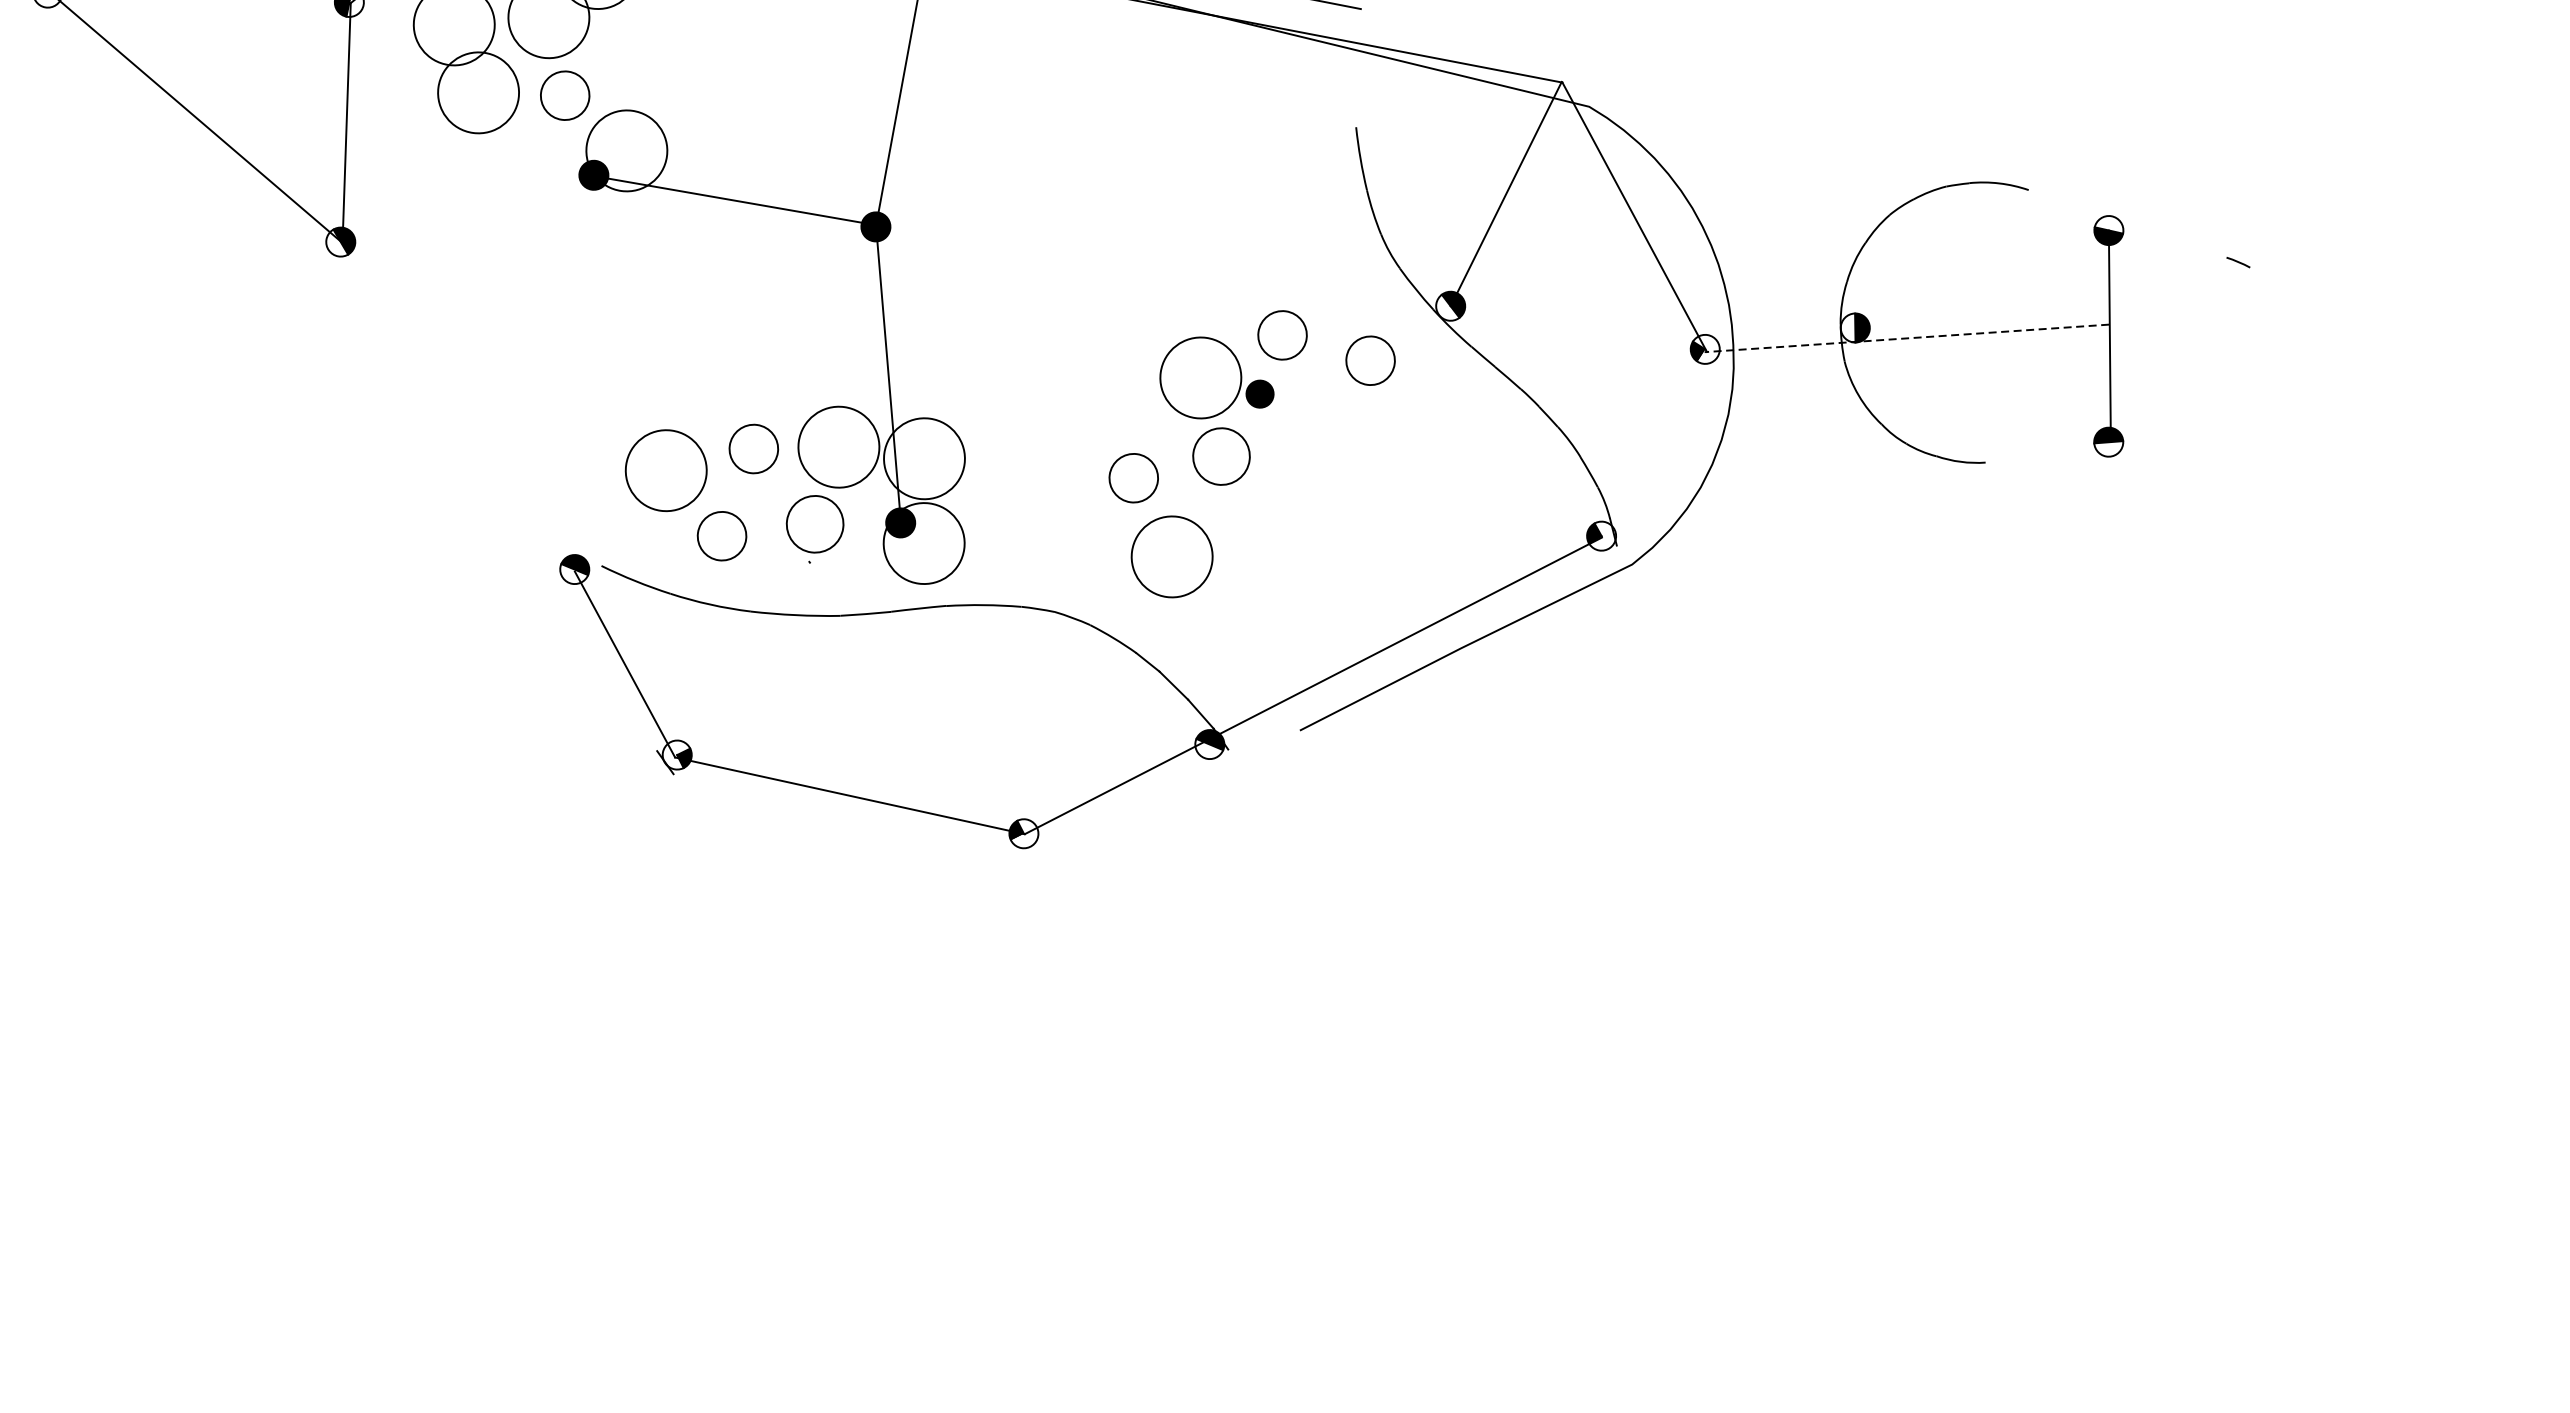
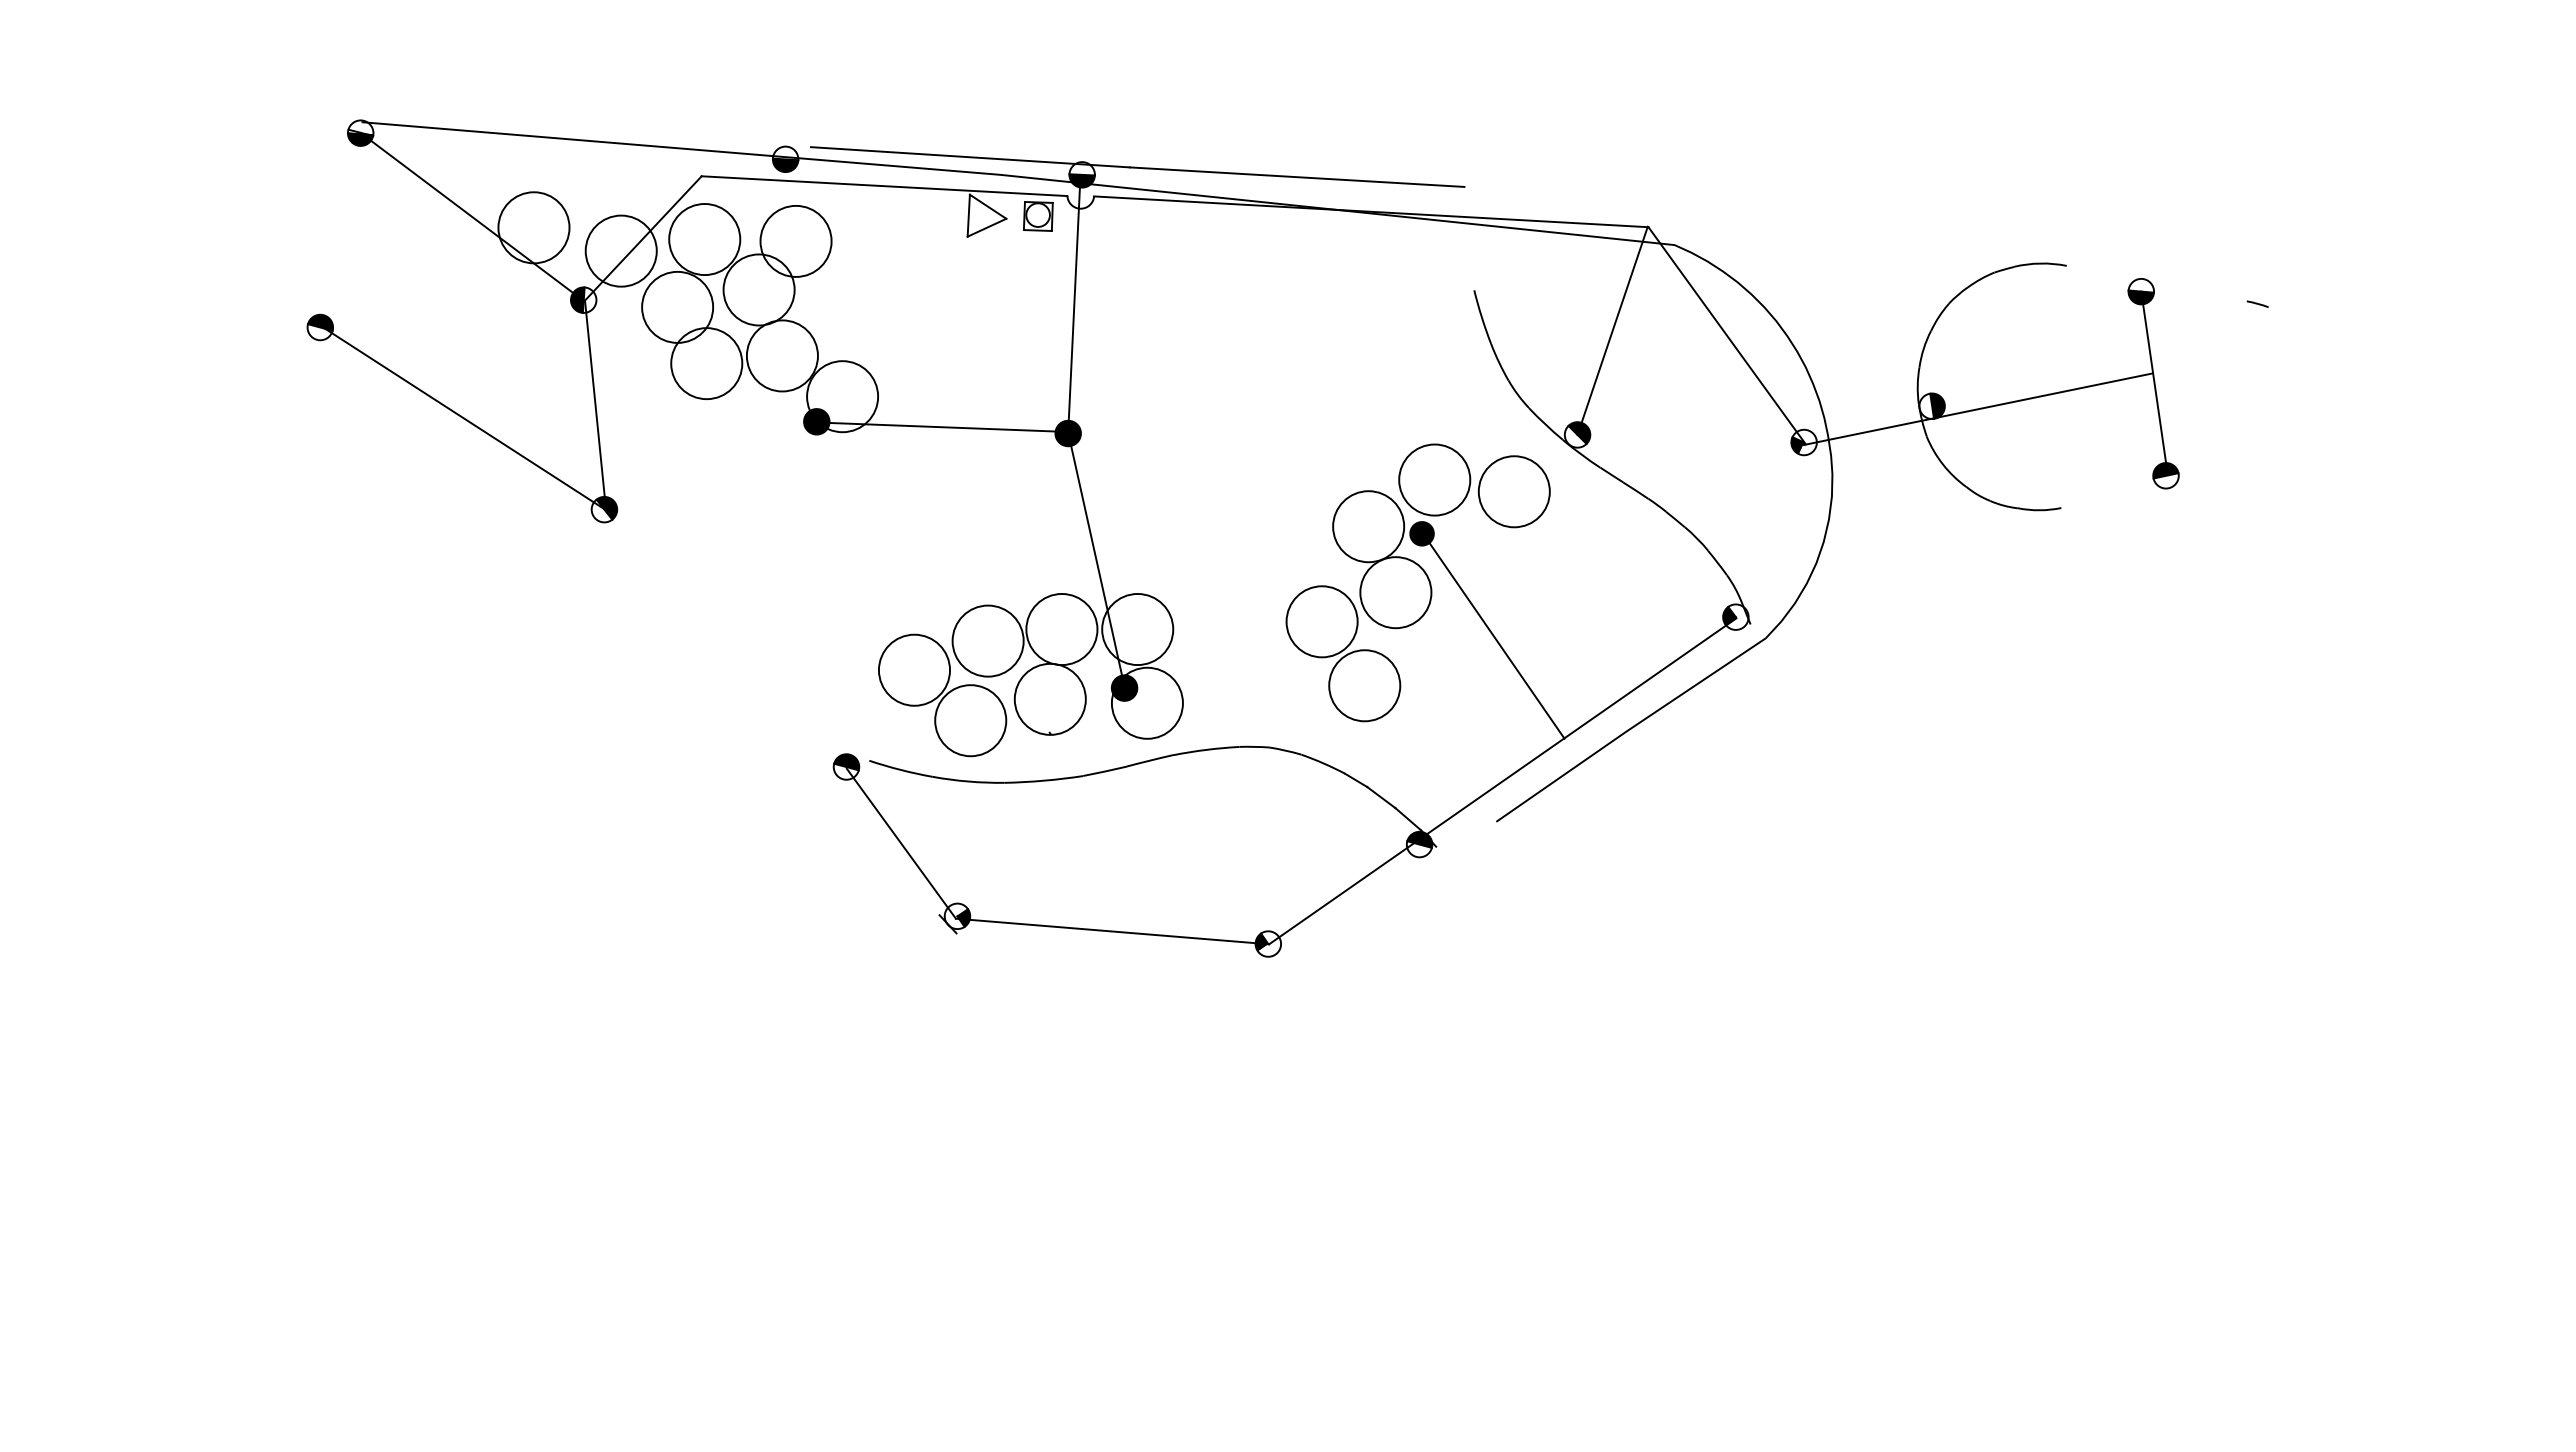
circle: (564, 95) -> (781, 355), size x1.67
circle: (1282, 334) -> (1434, 479), size x1.67
line: (1907, 338) -> (1978, 409), dashed -> solid
circle: (1369, 360) -> (1513, 491), size x1.67
circle: (753, 448) -> (987, 640), size x1.67
circle: (1221, 456) -> (1395, 592), size x1.43
circle: (1133, 477) -> (1321, 621), size x1.67
circle: (814, 523) -> (1049, 698), size x1.43
line: (1327, 525) -> (1496, 640), added
circle: (721, 535) -> (970, 720), size x1.67

